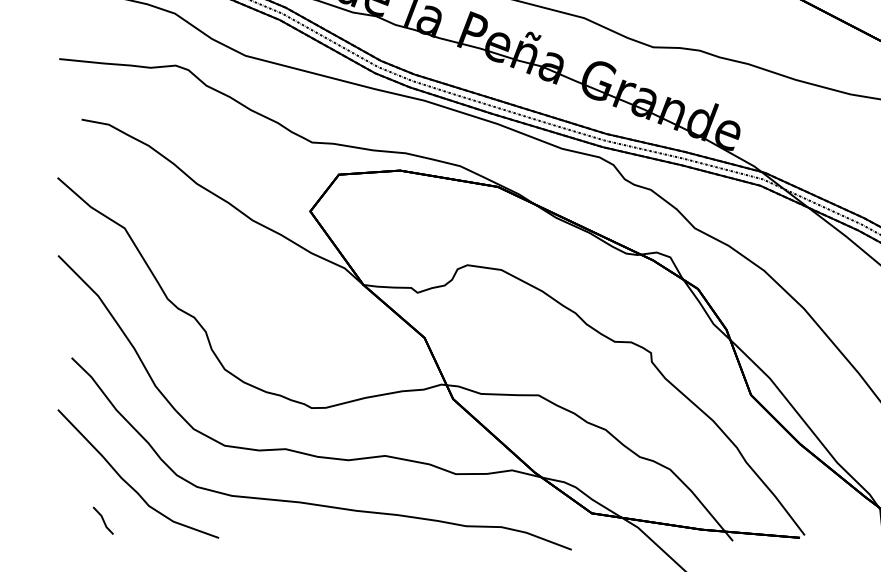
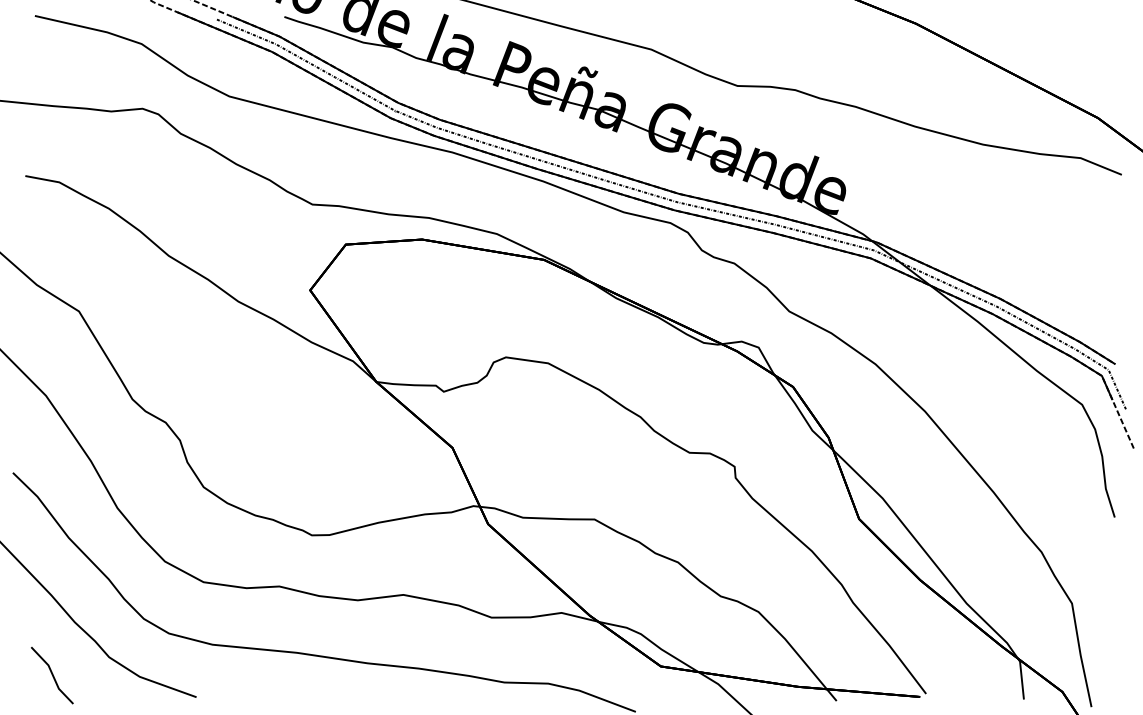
part: (103, 520) -> (52, 675), size x1.67

